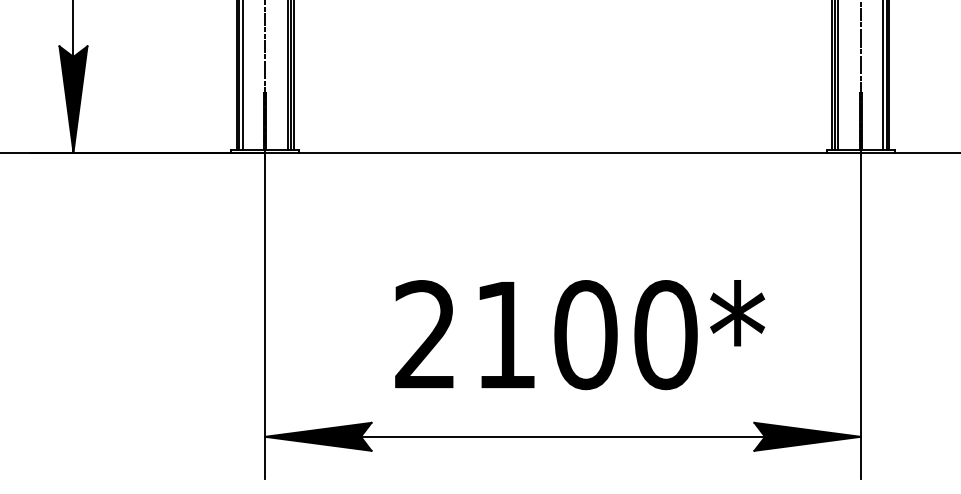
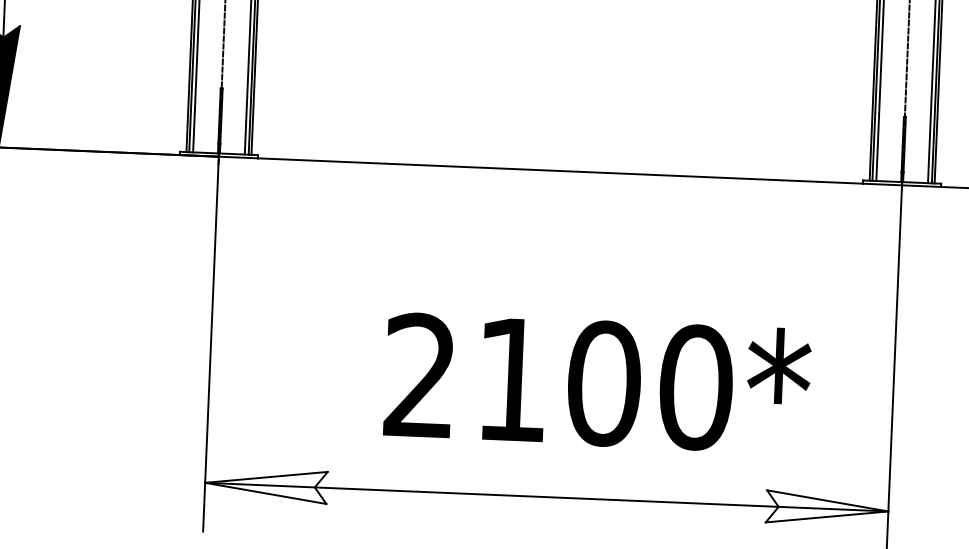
text: (580, 335) -> (598, 383), moved
fill: (318, 436) -> (266, 485), removed
fill: (807, 436) -> (827, 508), removed

